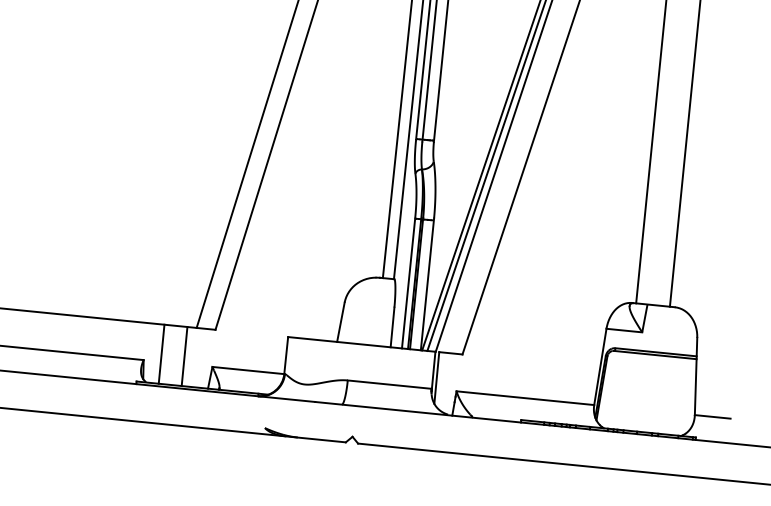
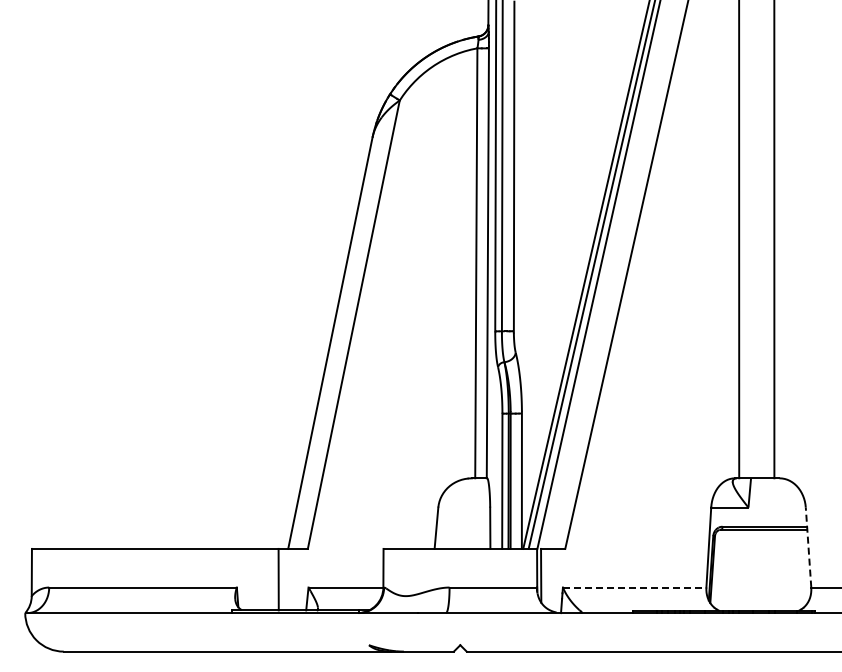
line: (161, 354) -> (254, 579), removed
line: (696, 376) -> (808, 547), solid -> dashed
line: (525, 398) -> (634, 587), solid -> dashed

